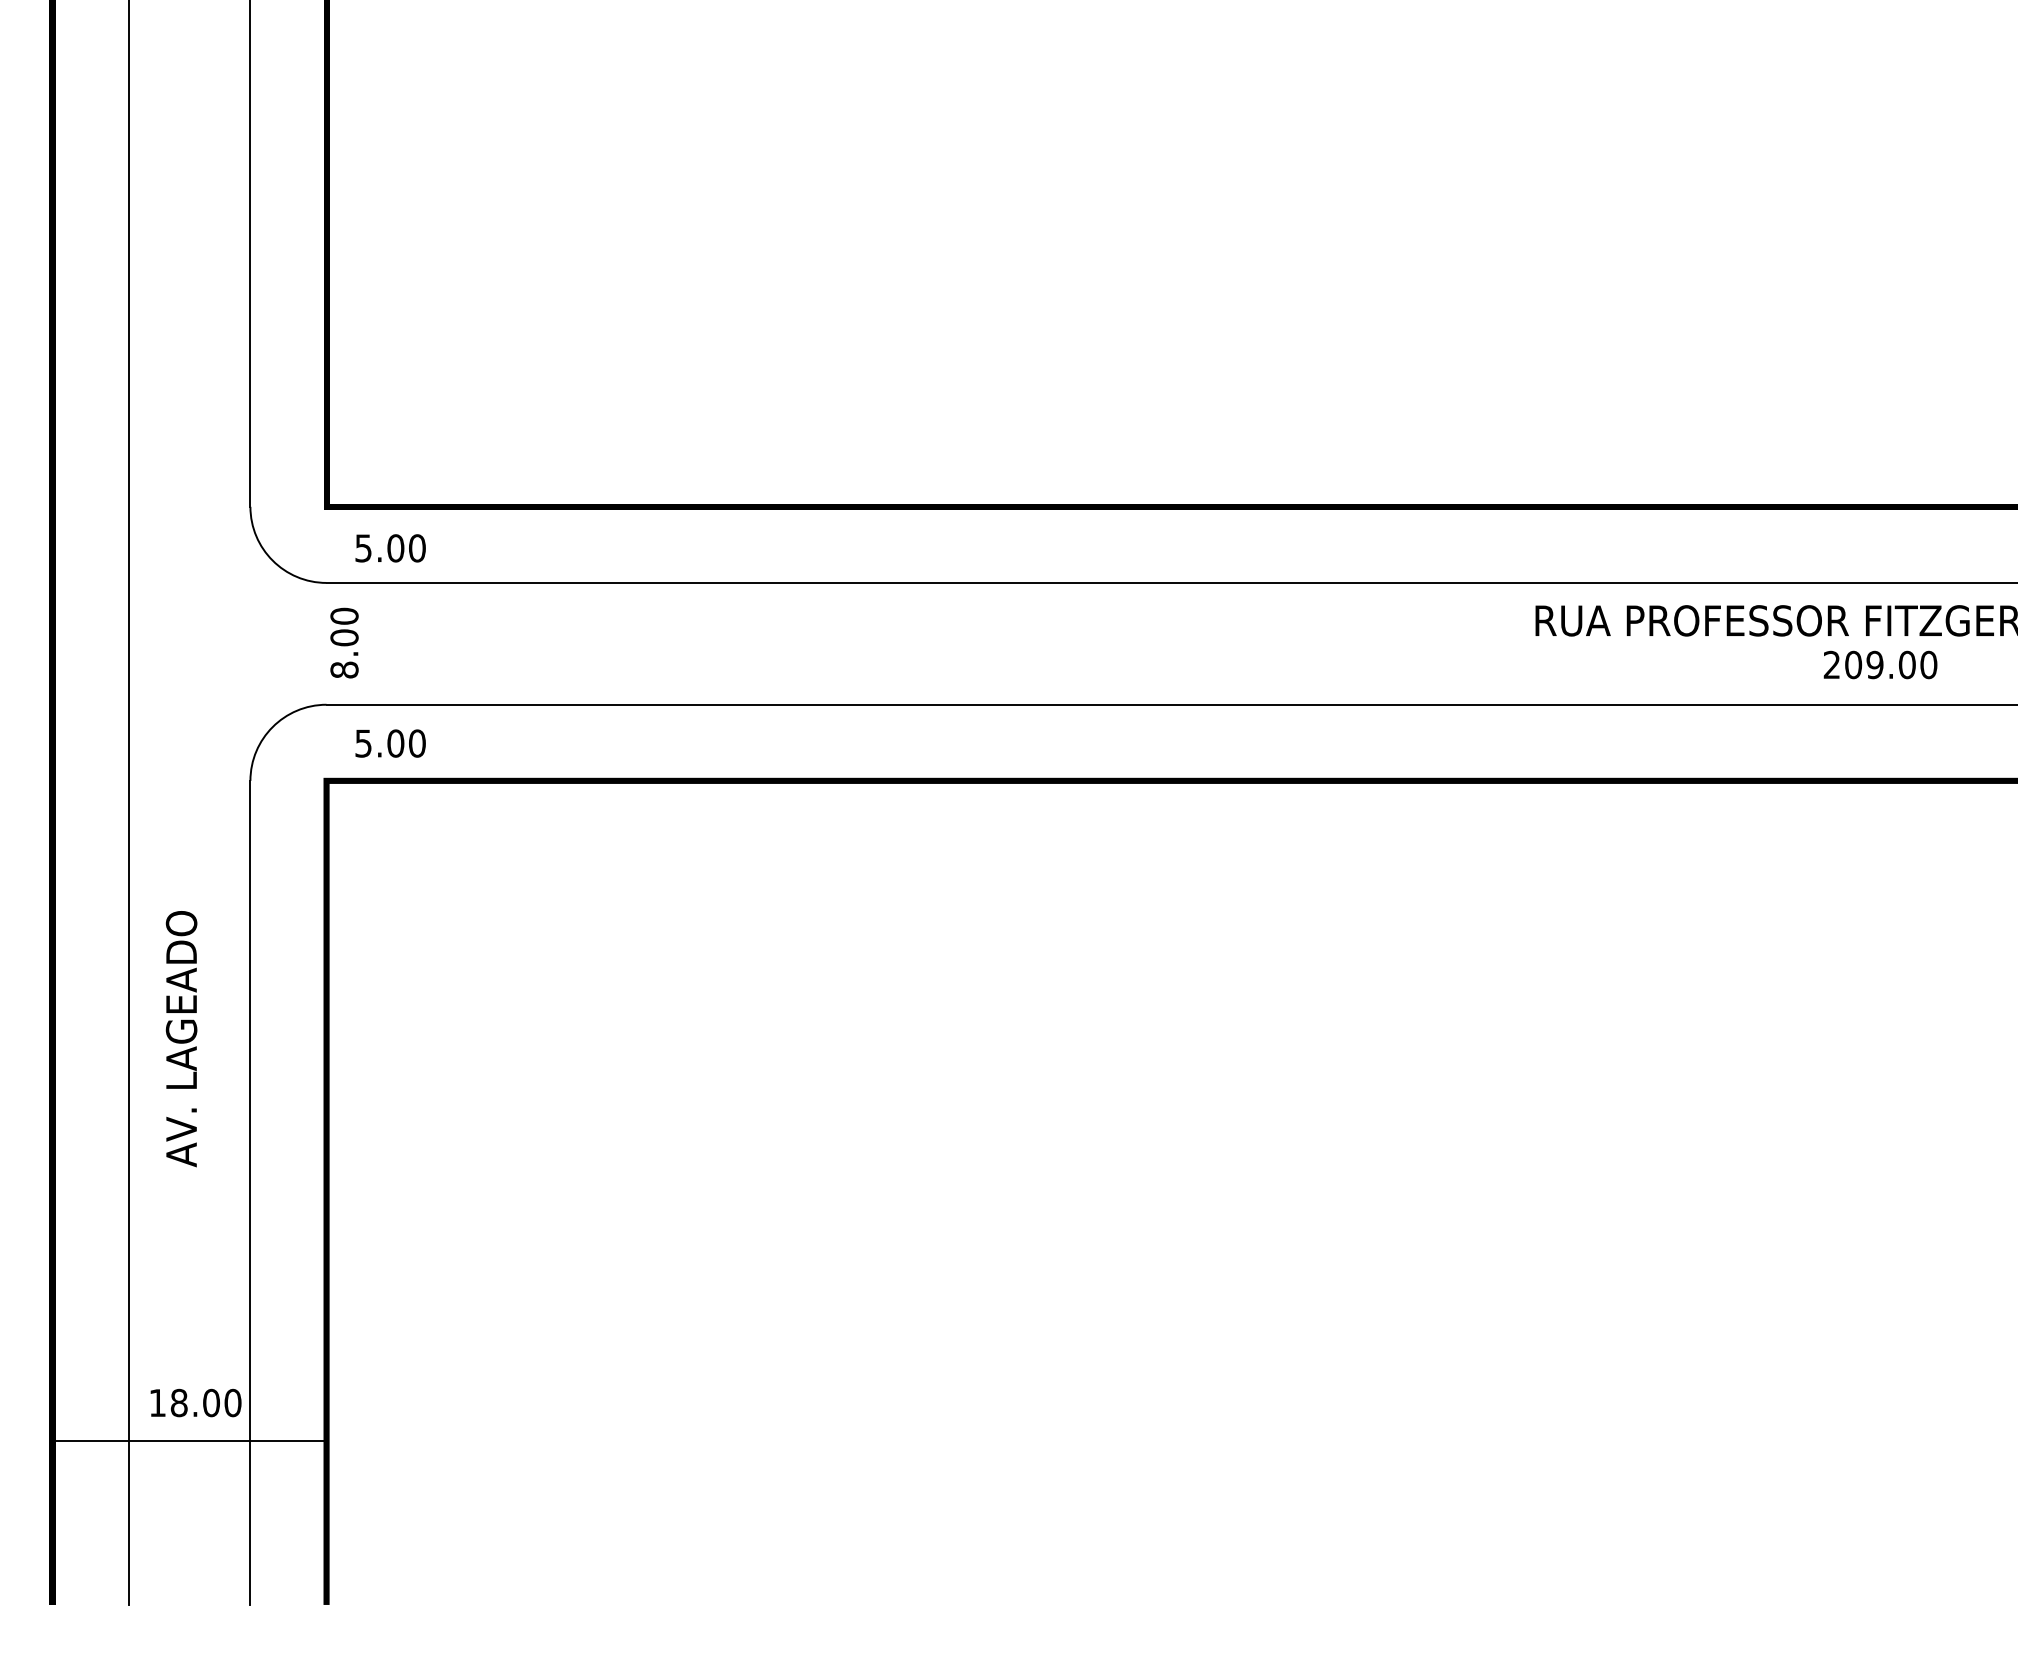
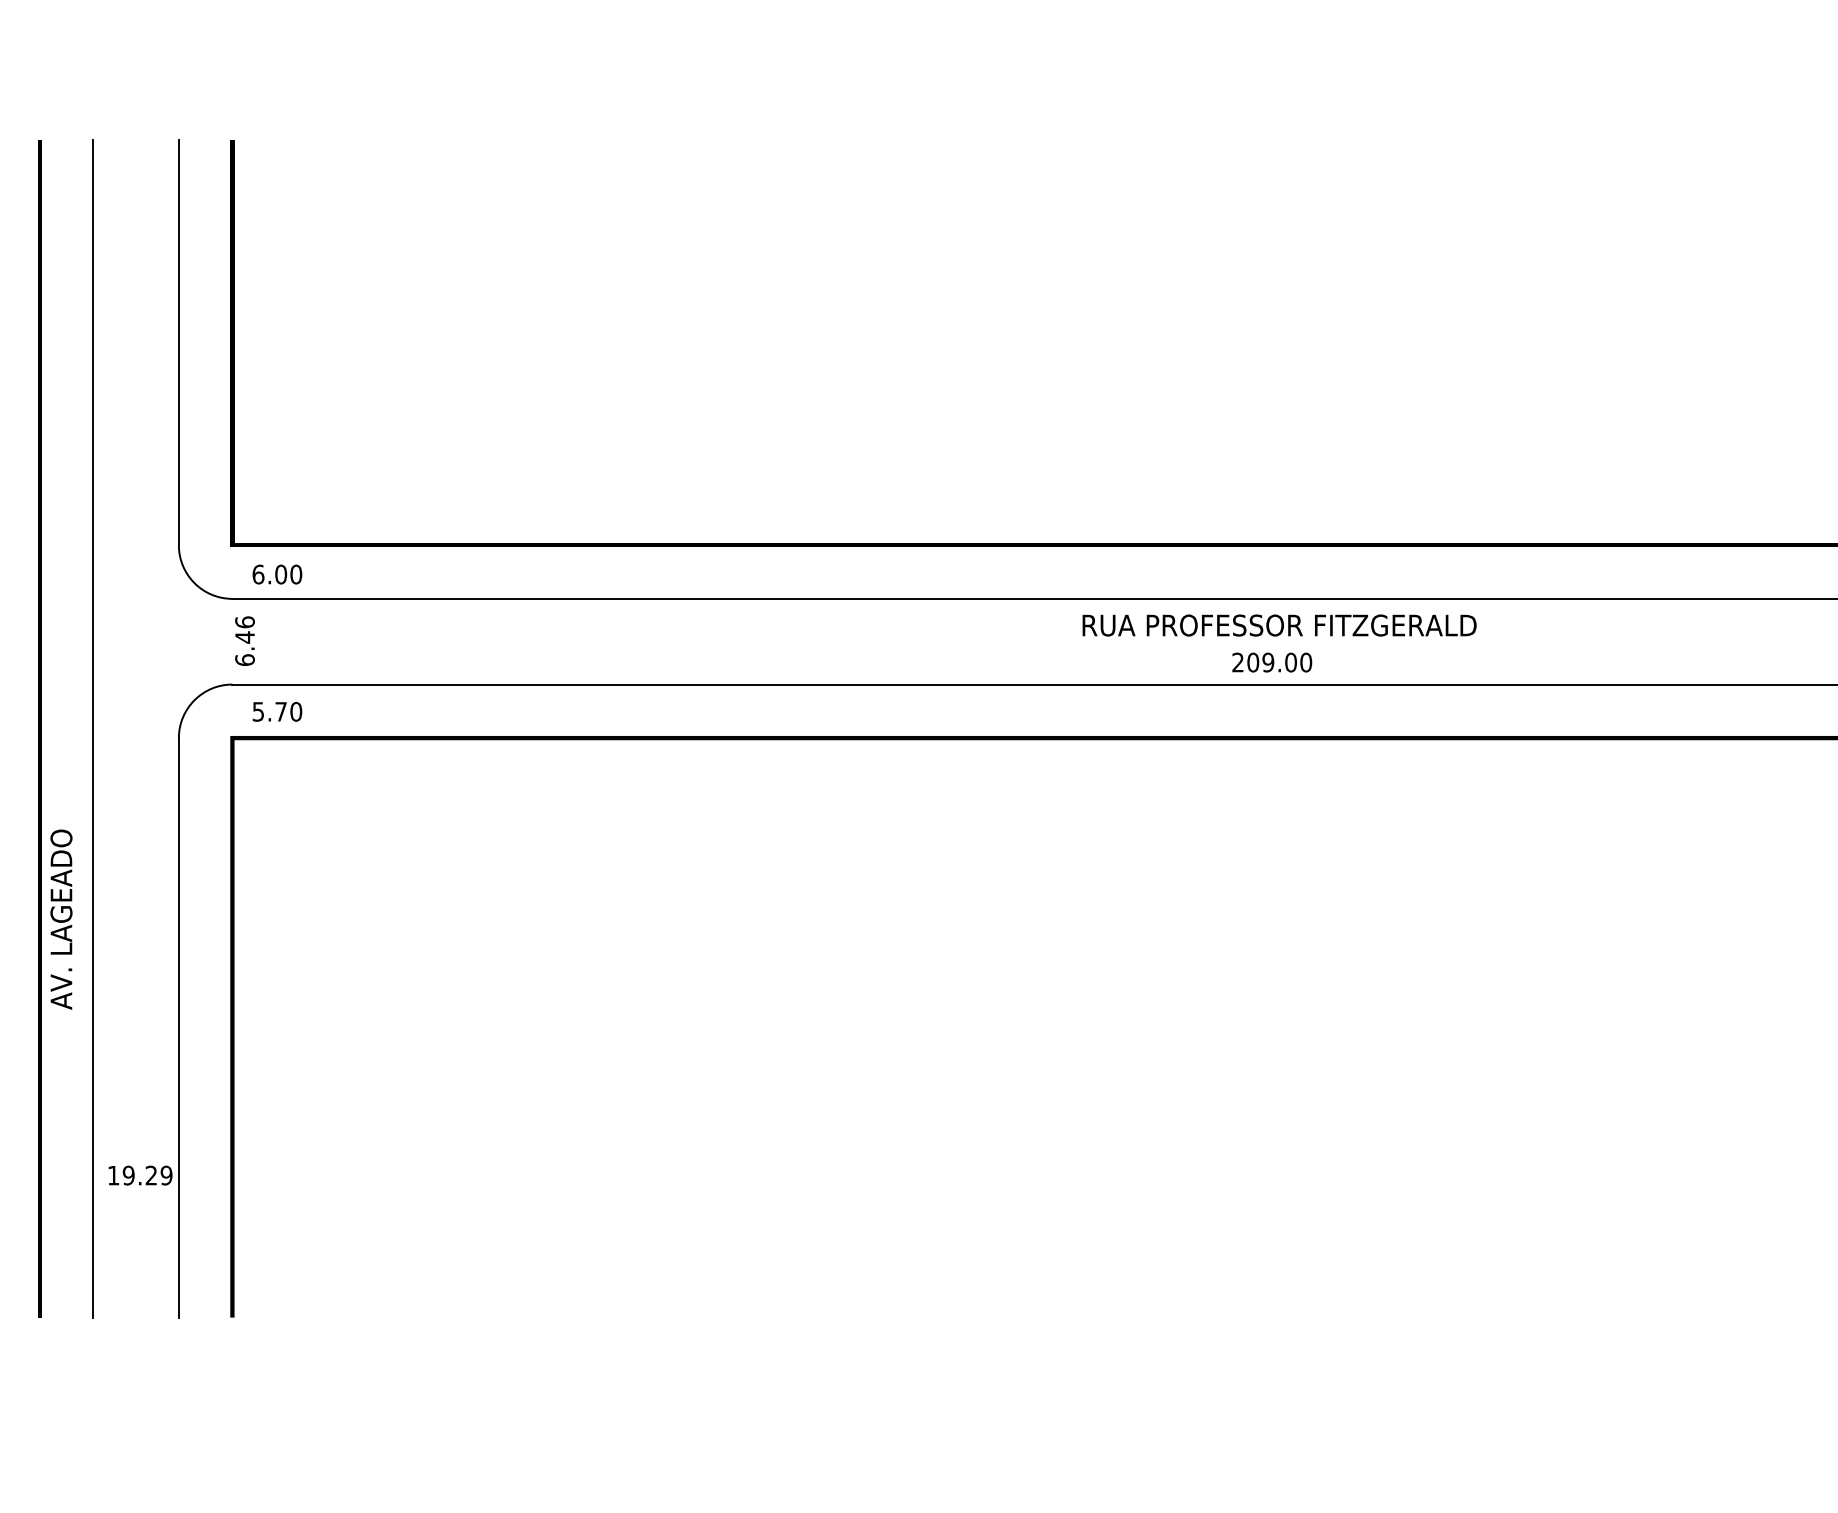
text: (363, 548) -> (258, 574), 5.00 -> 6.00
text: (343, 643) -> (244, 641), 8.00 -> 6.46
text: (1880, 664) -> (1272, 662), moved
text: (396, 743) -> (281, 711), 5.00 -> 5.70
text: (181, 1038) -> (61, 919), moved
text: (205, 1402) -> (147, 1175), 18.00 -> 19.29
line: (188, 1439) -> (135, 1201), removed

